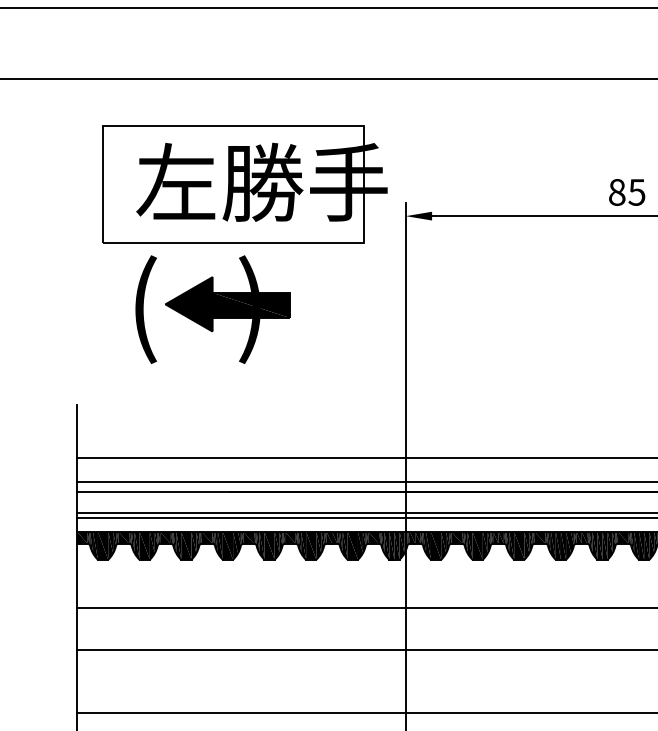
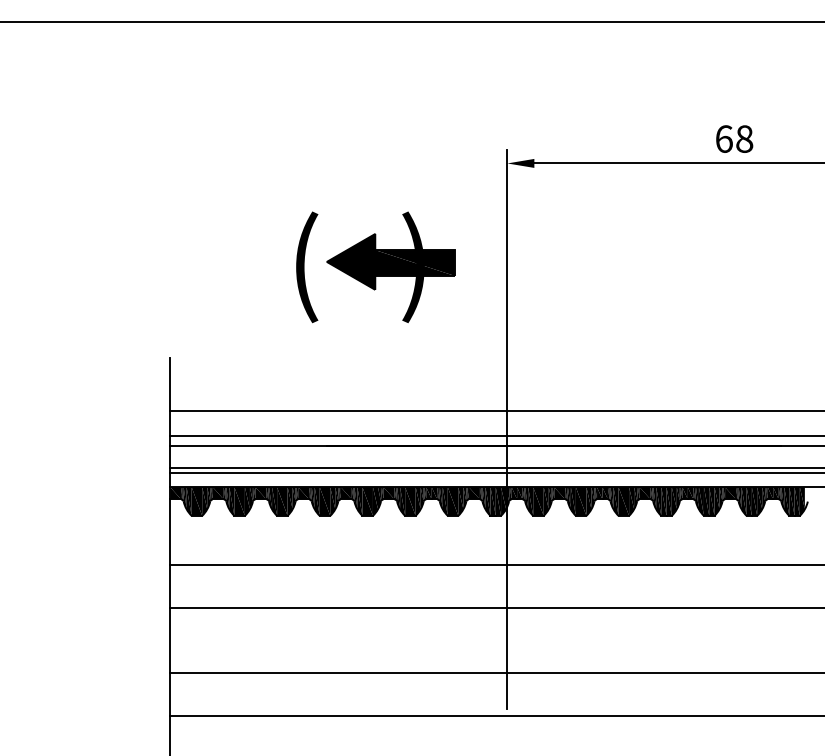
part: (245, 184) -> (342, 130), removed
text: (627, 191) -> (734, 138), 85 -> 68
part: (212, 309) -> (375, 267), moved

